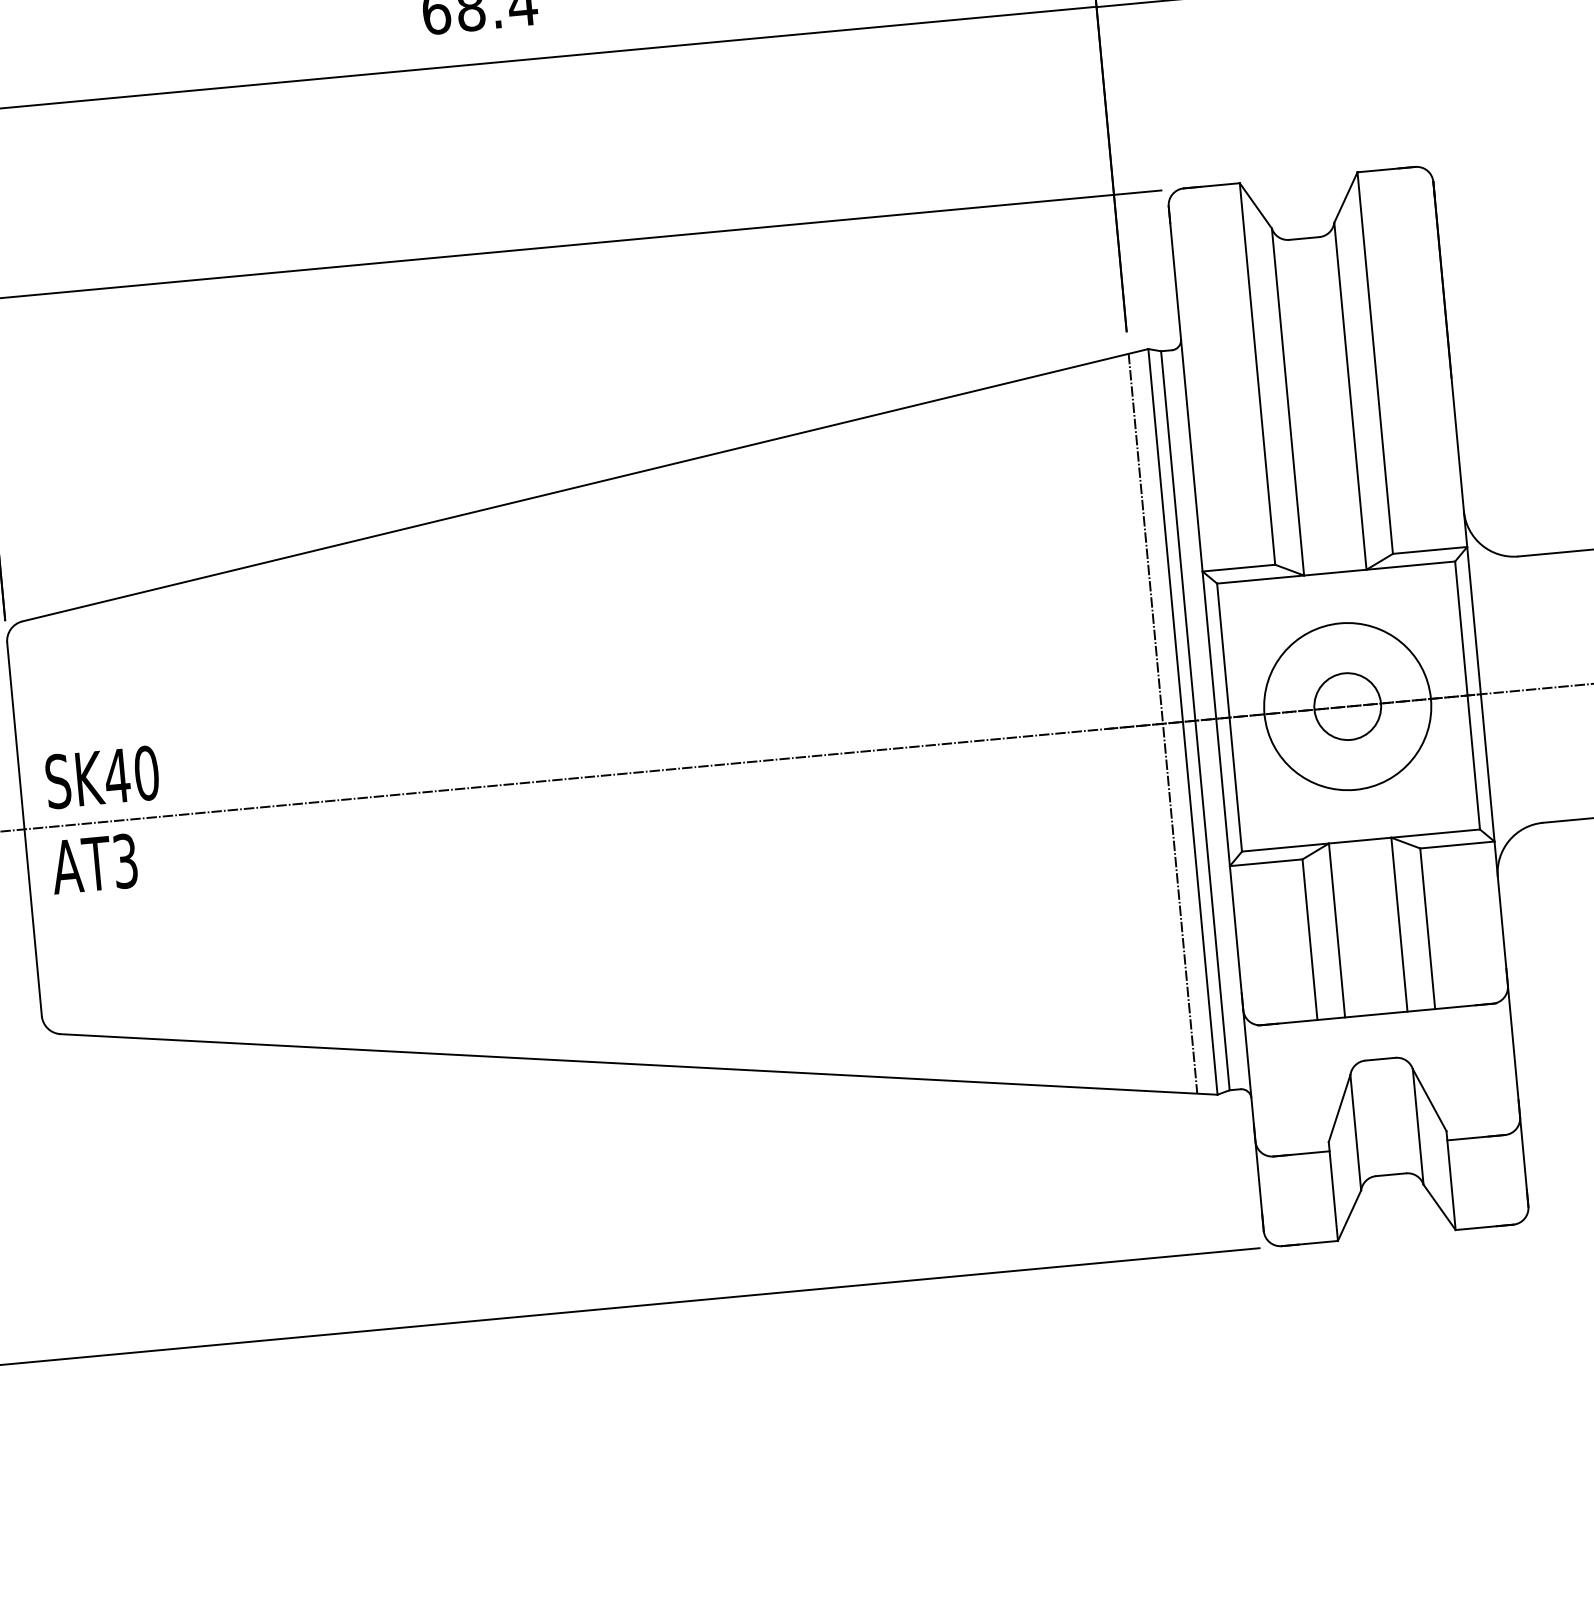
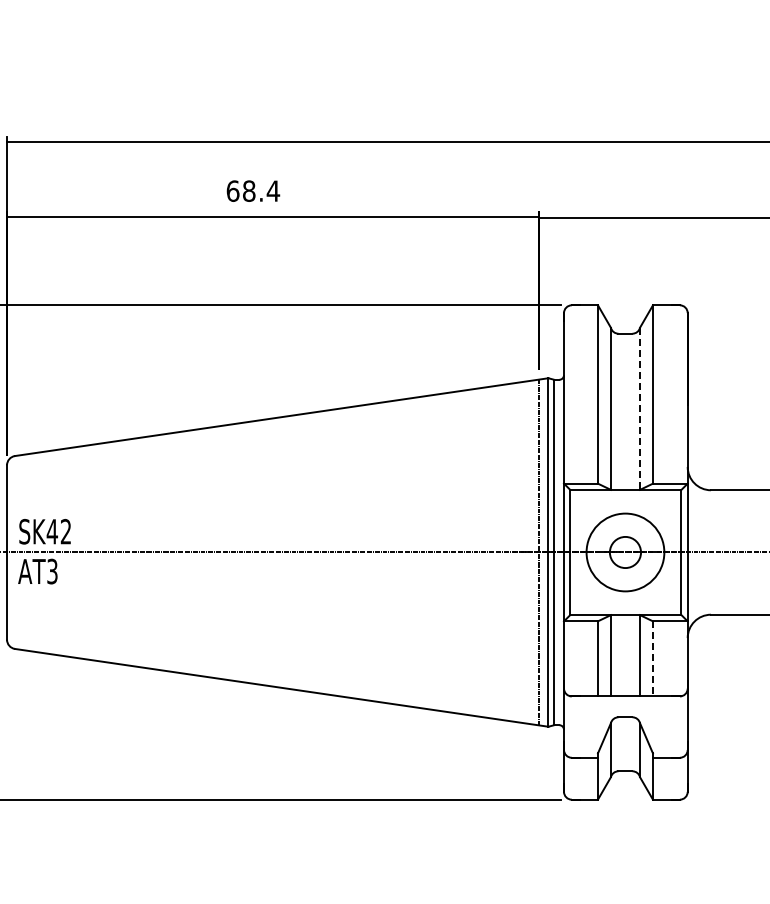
line: (1351, 397) -> (640, 409), solid -> dashed
text: (145, 772) -> (65, 531), SK40 -> SK42
line: (1426, 928) -> (652, 658), solid -> dashed

